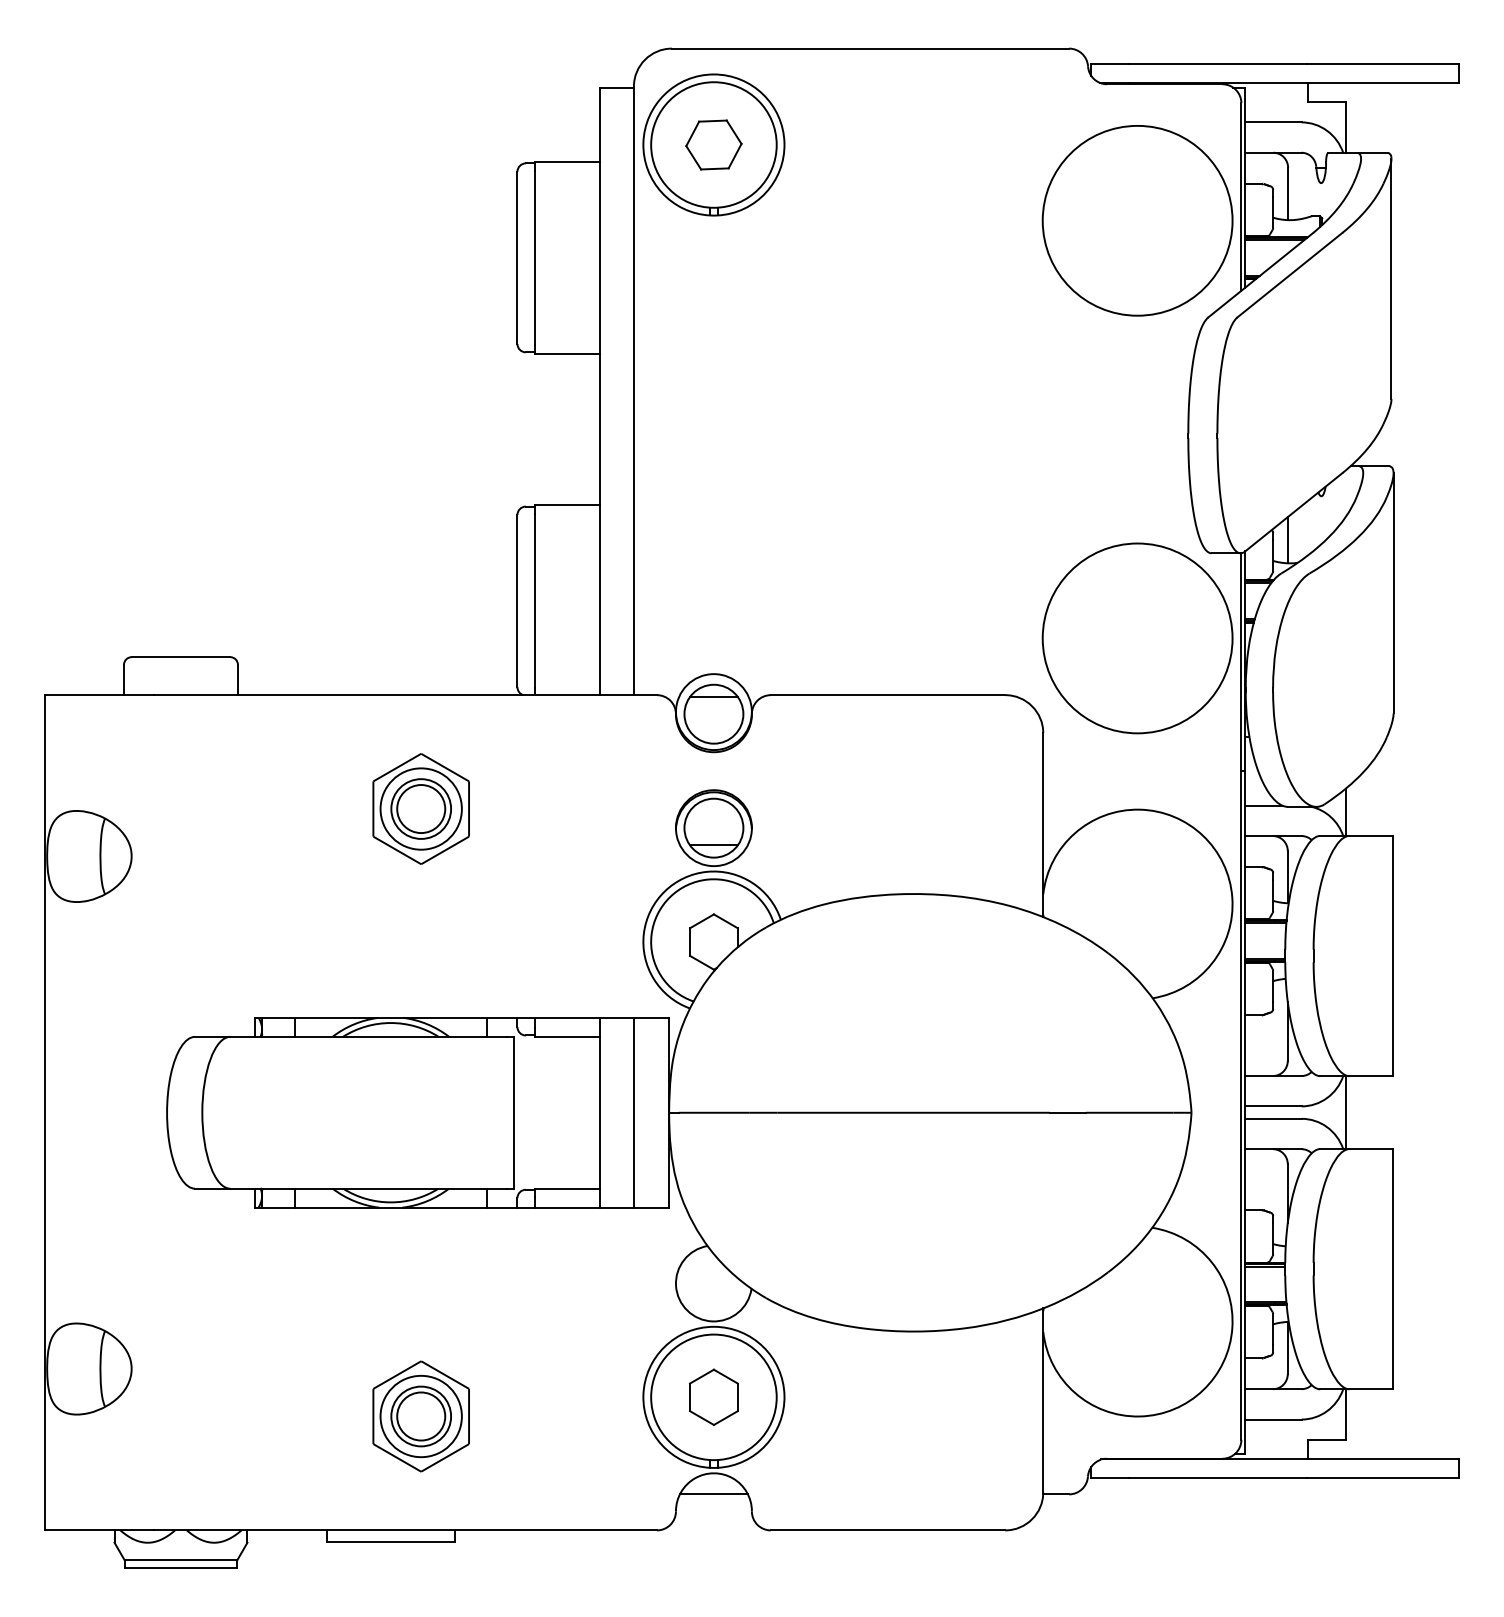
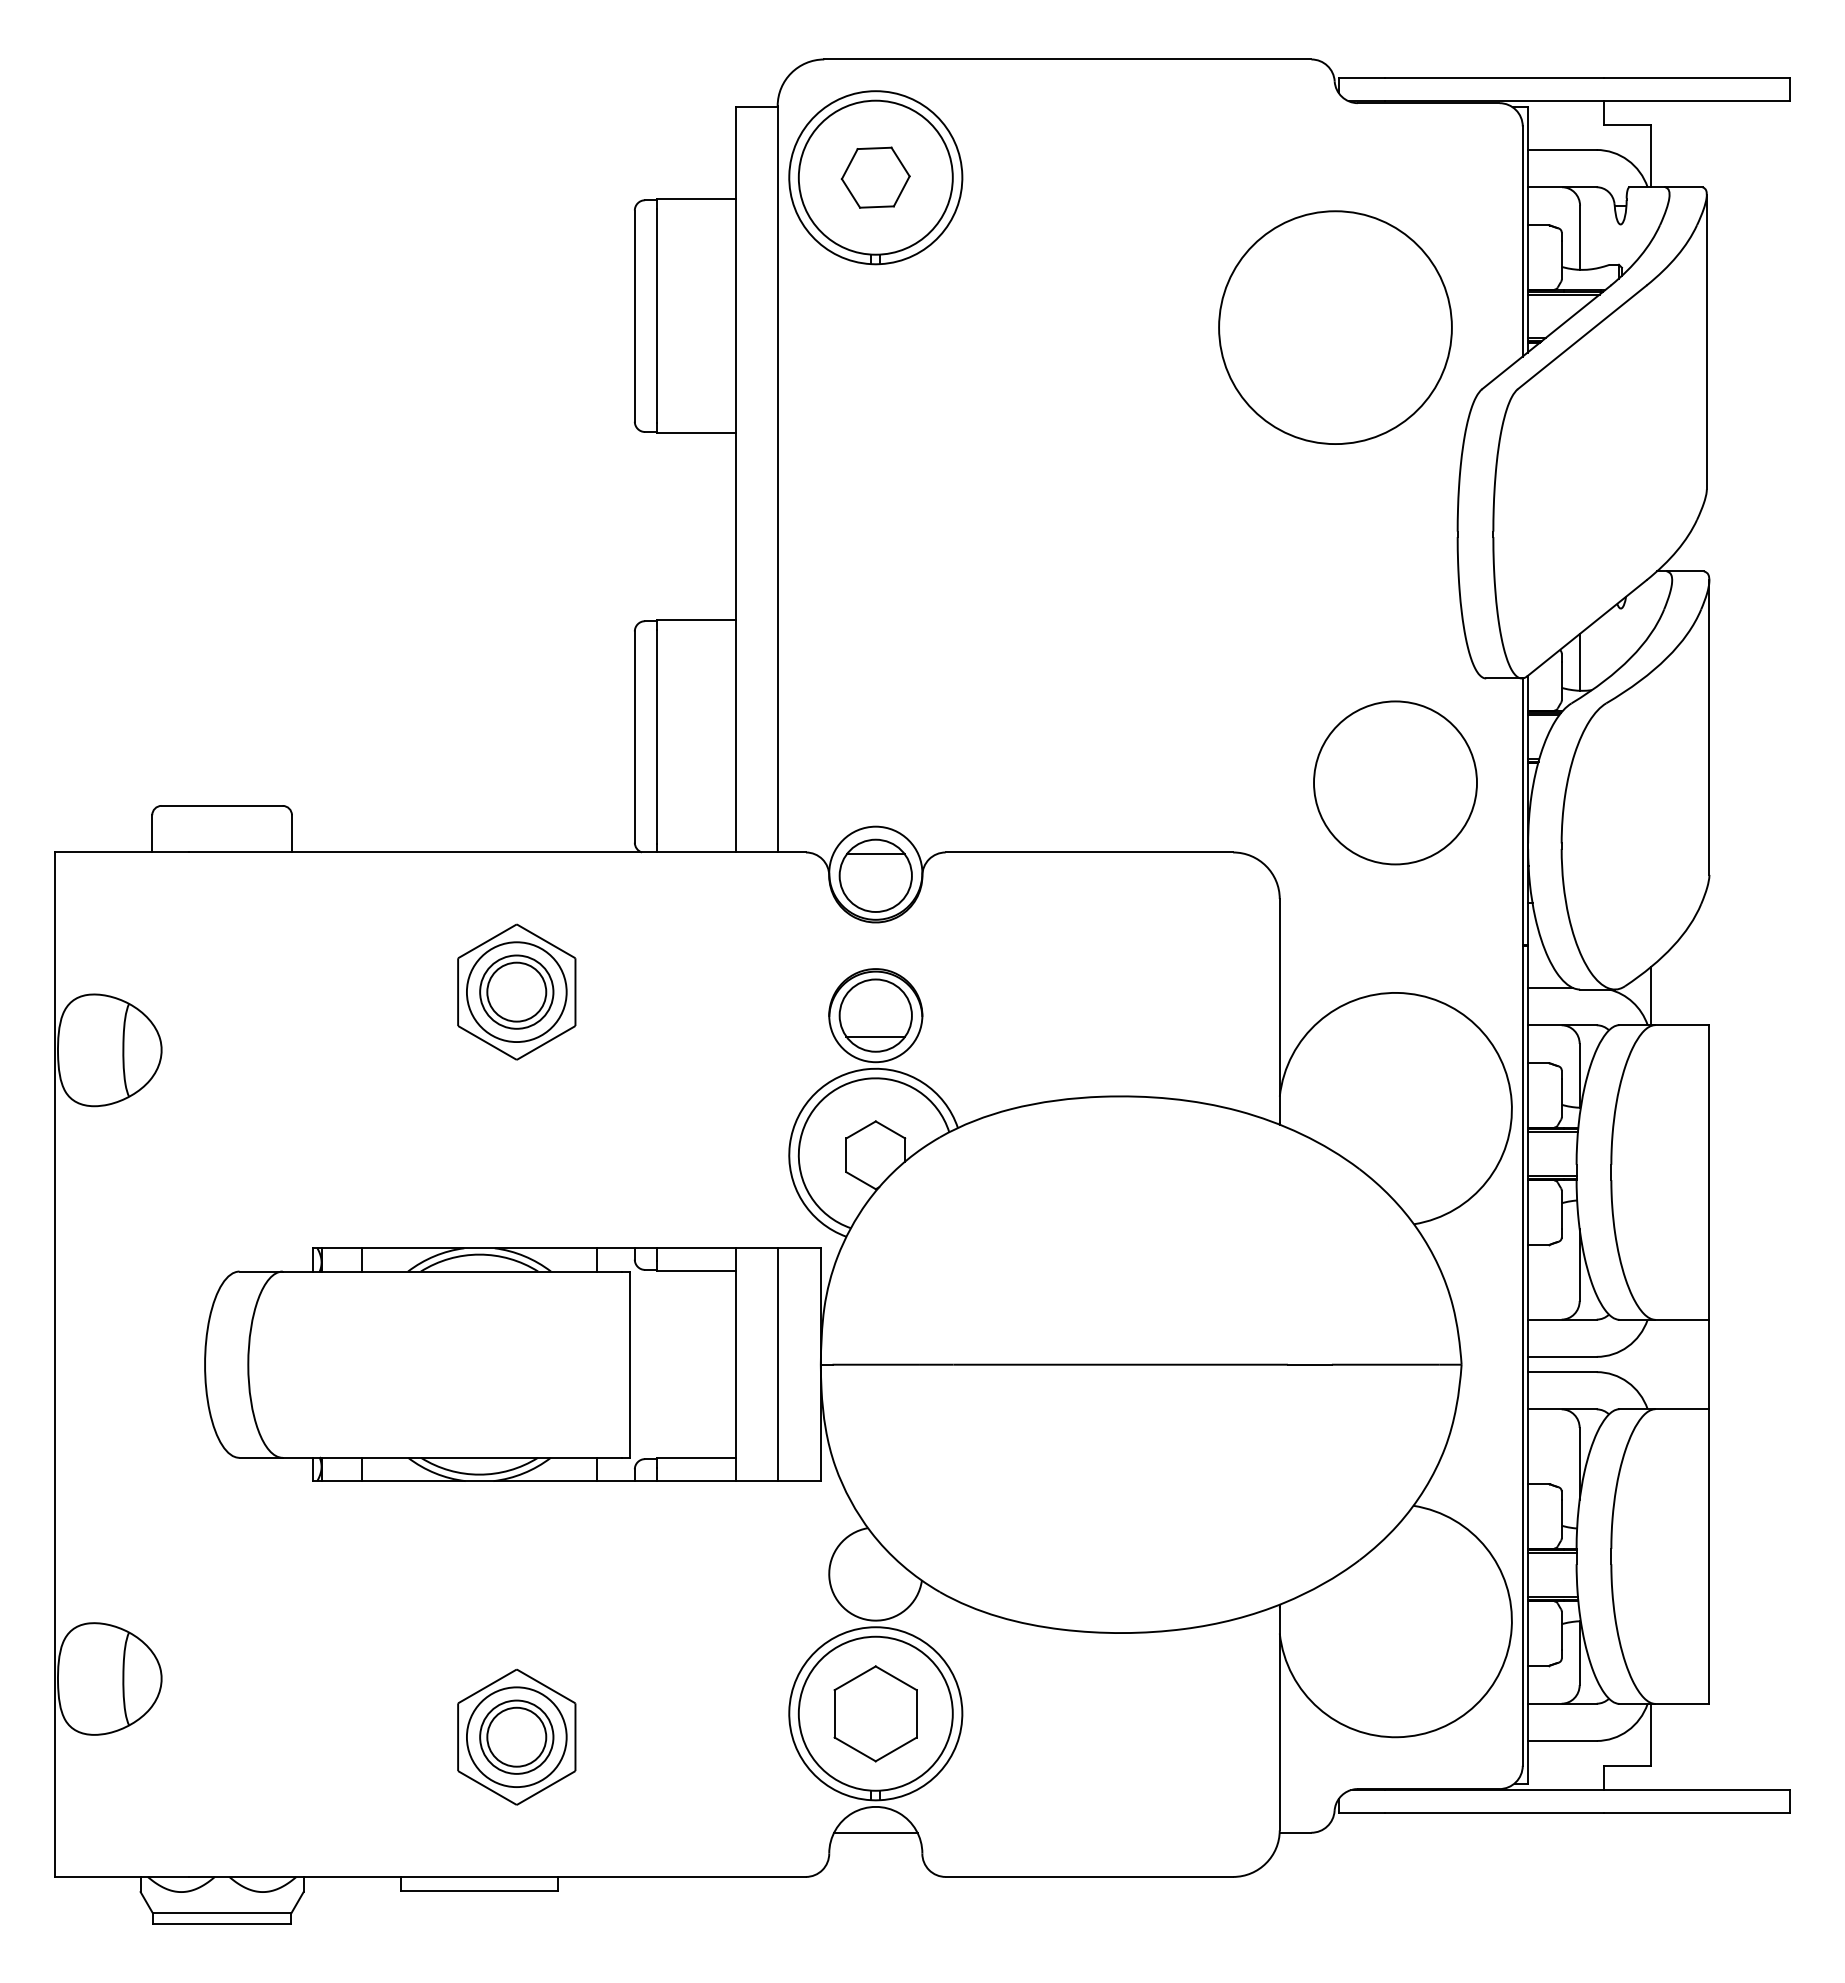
circle: (1137, 220) -> (1335, 327), moved
circle: (1137, 638) -> (1395, 782), size x0.7
line: (1345, 1112) -> (1708, 1364), moved
part: (713, 1397) -> (875, 1713), size x1.4

